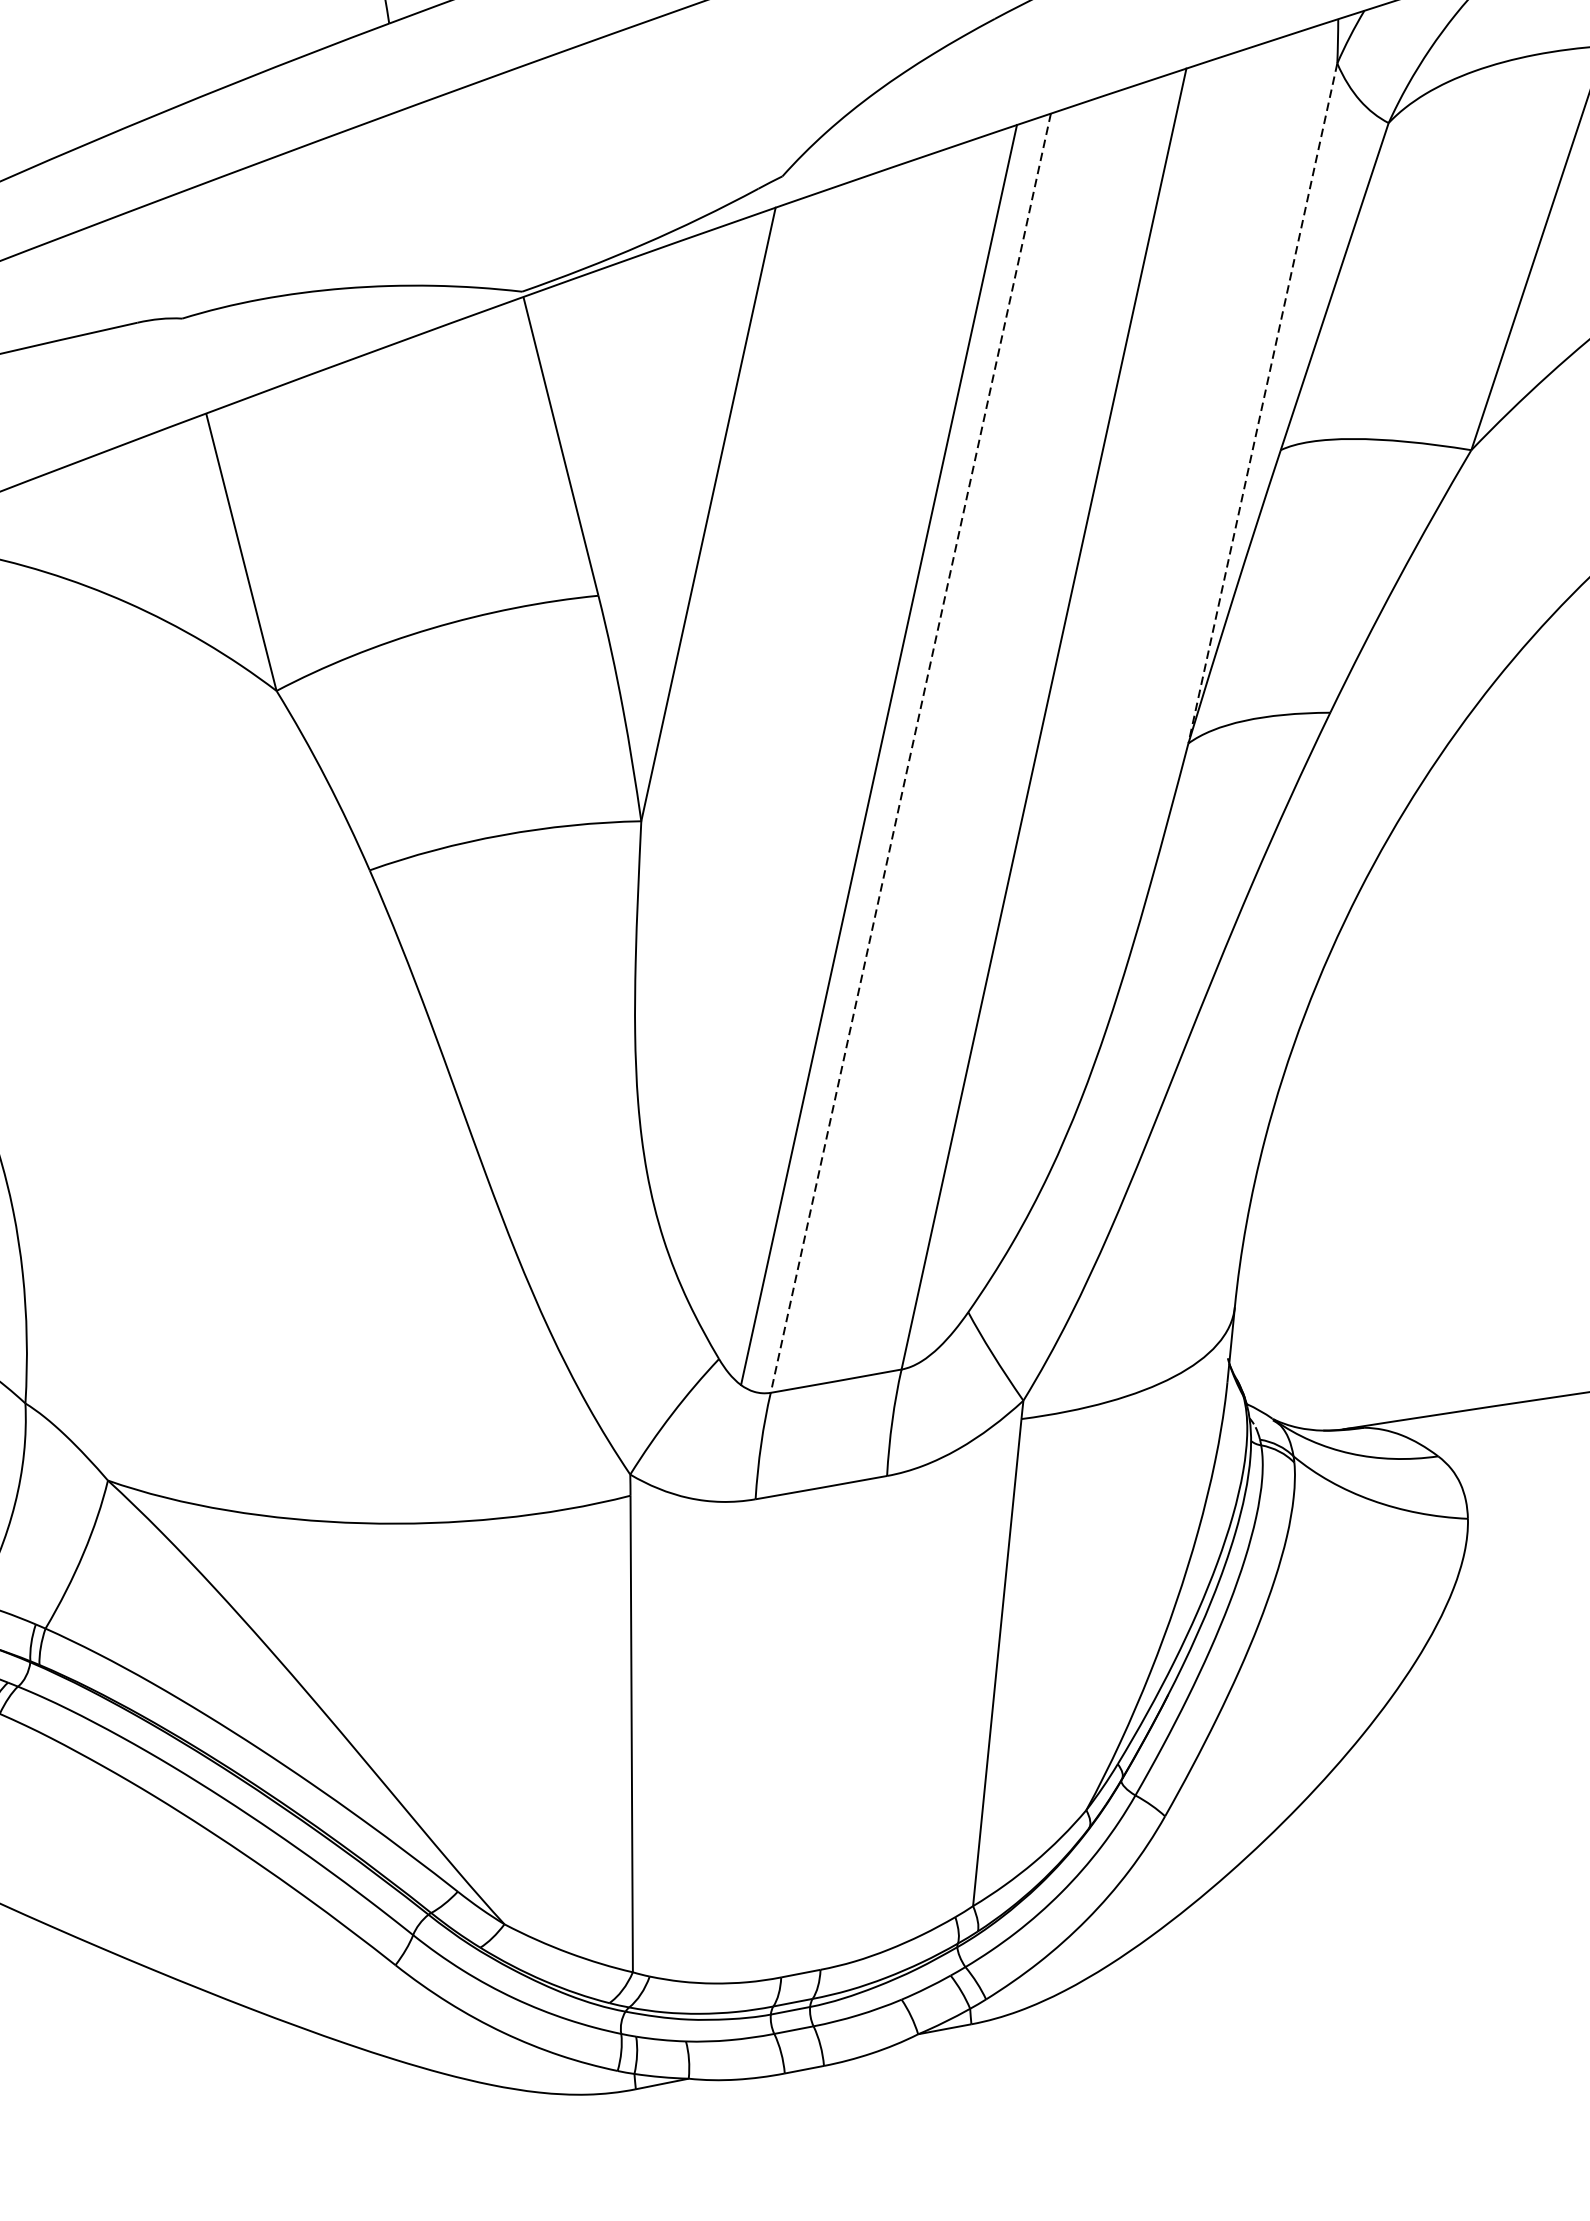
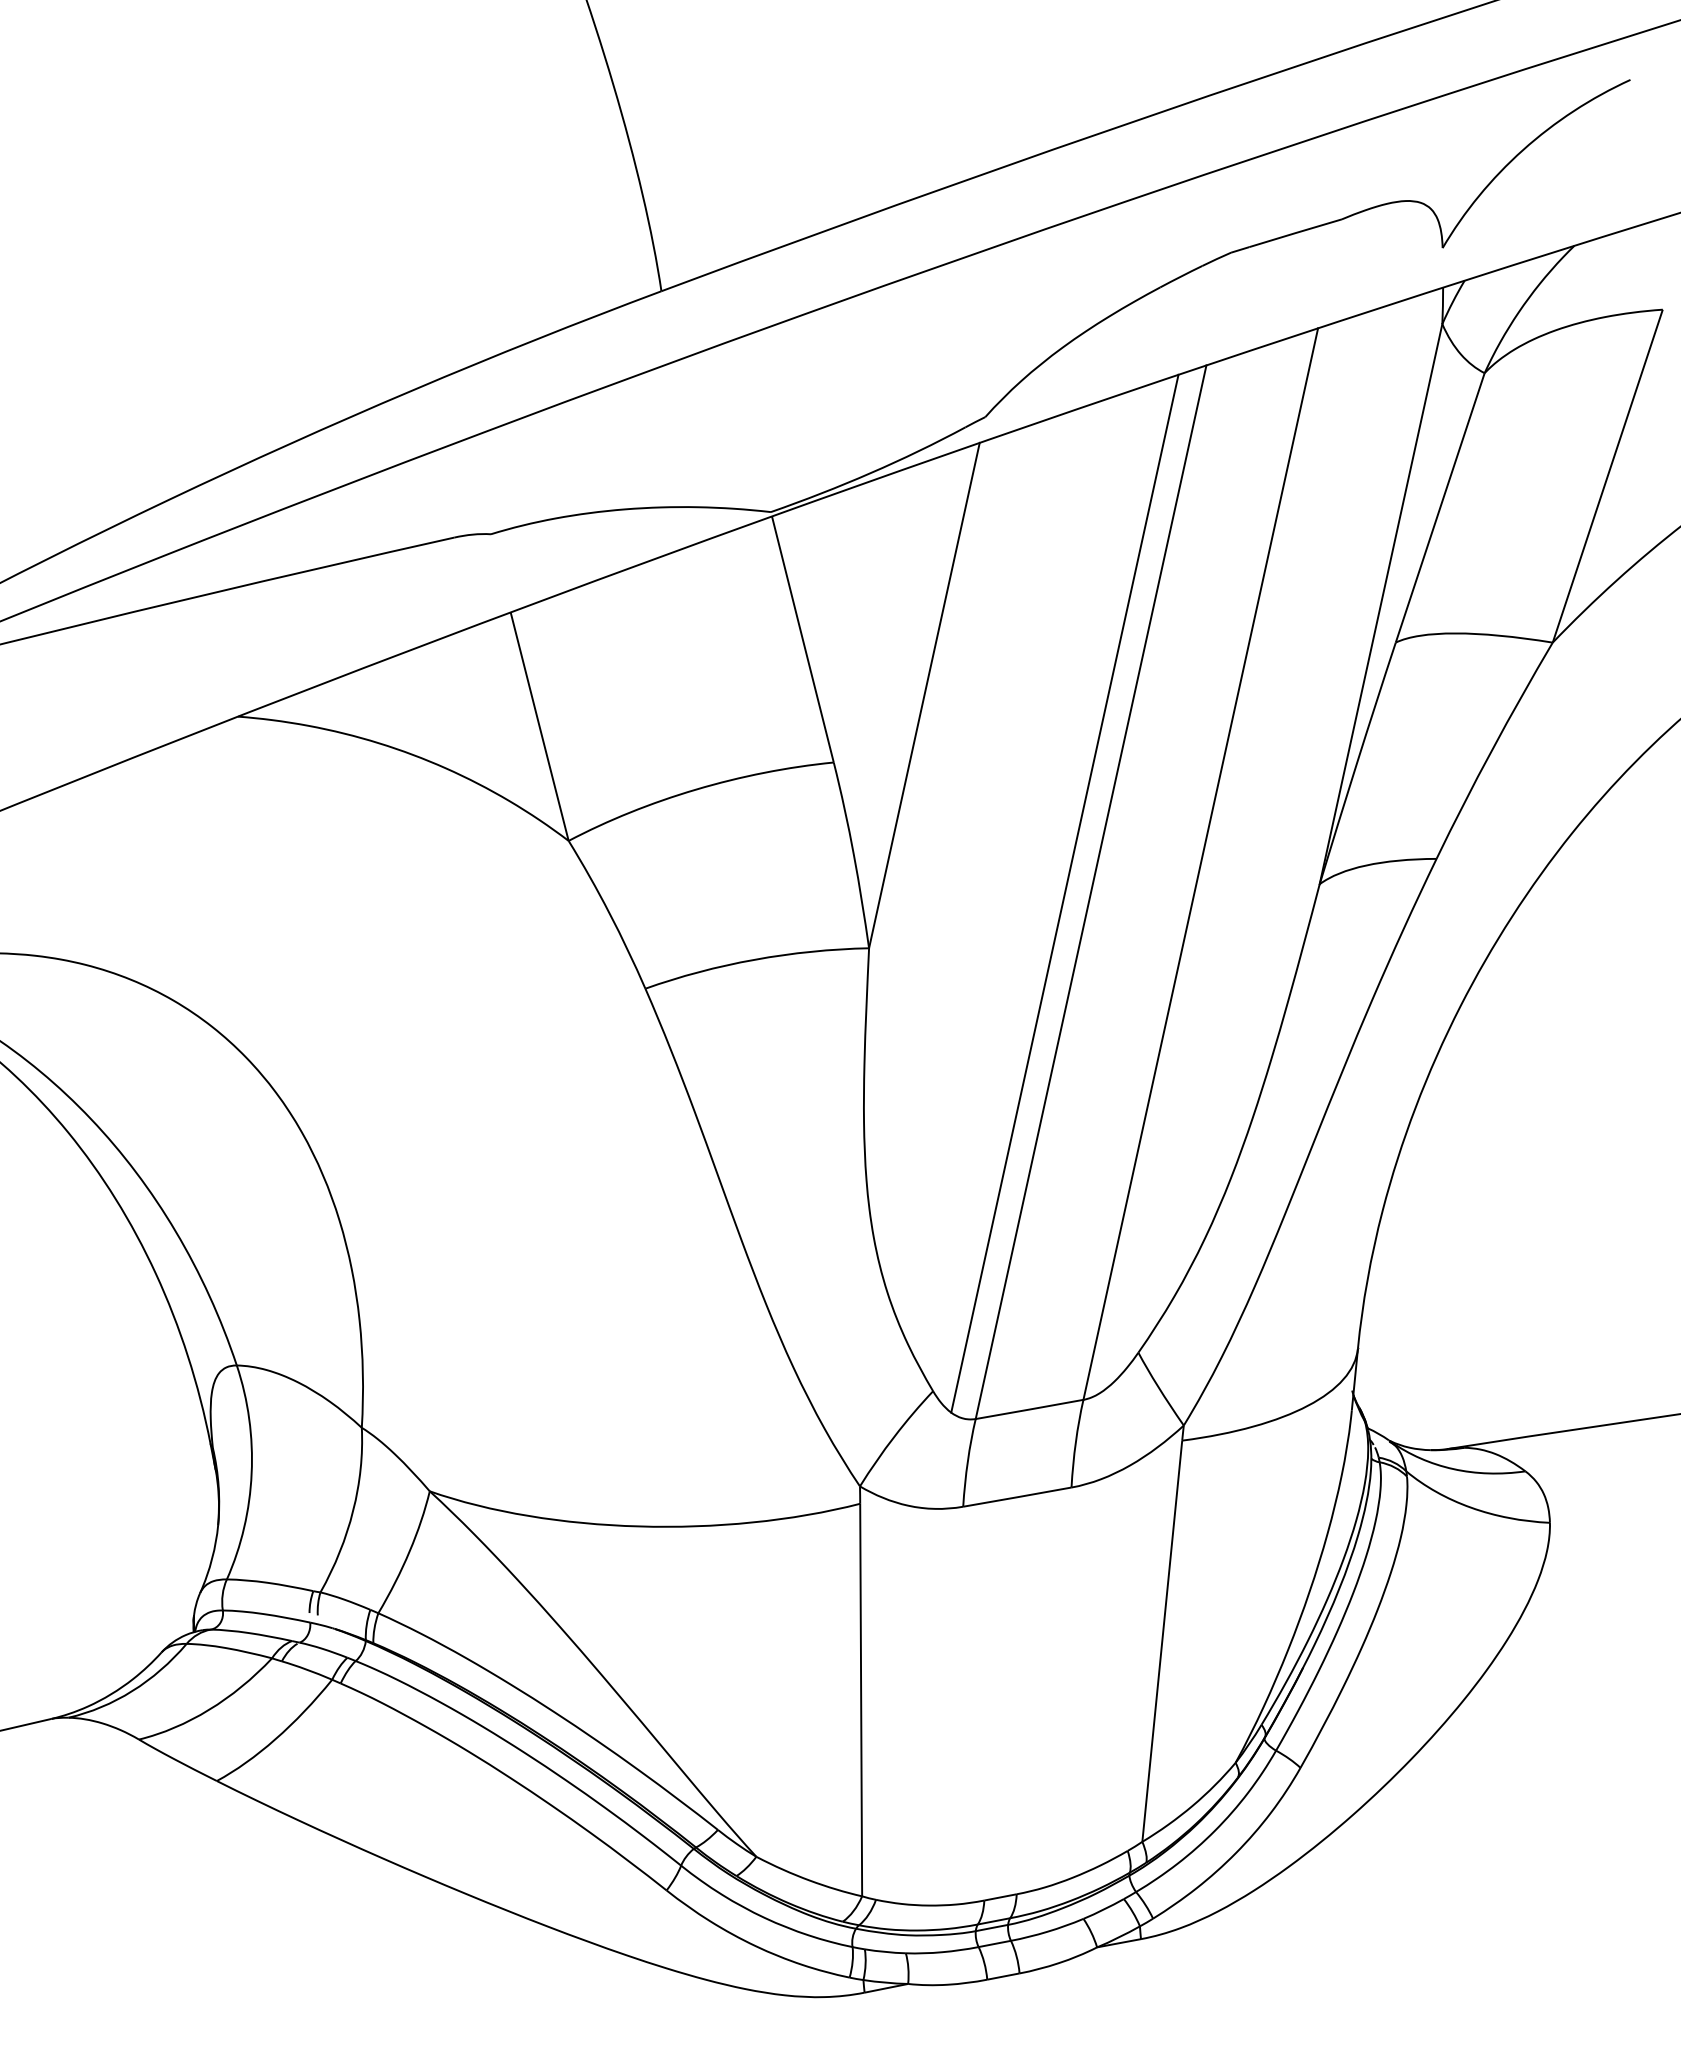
line: (1263, 403) -> (1381, 604), dashed -> solid
line: (910, 753) -> (1090, 892), dashed -> solid

